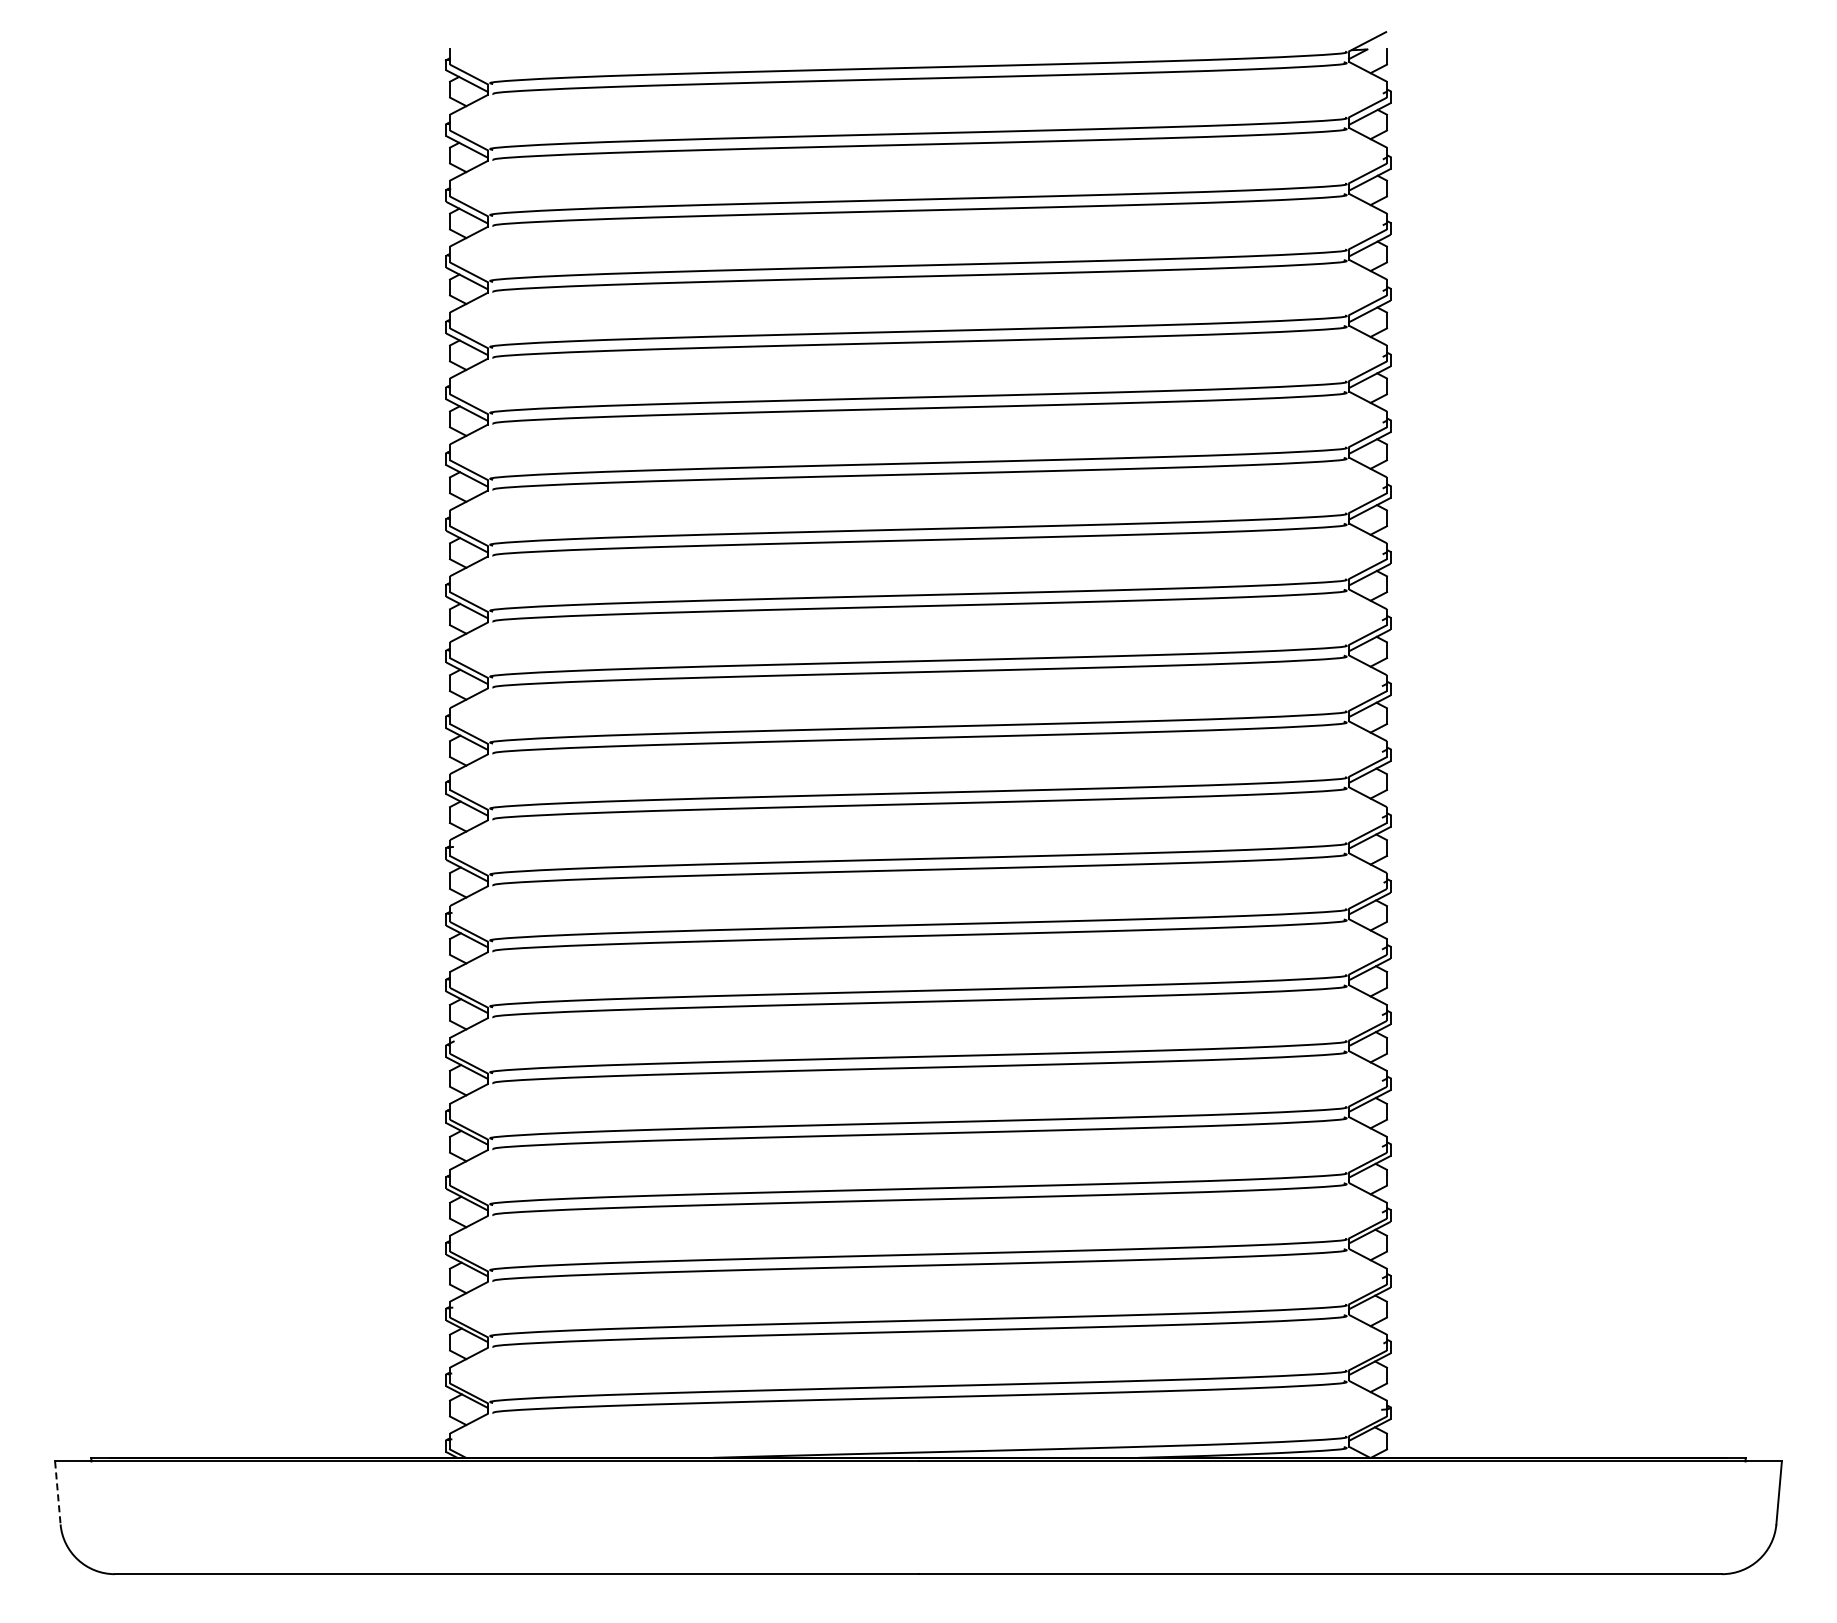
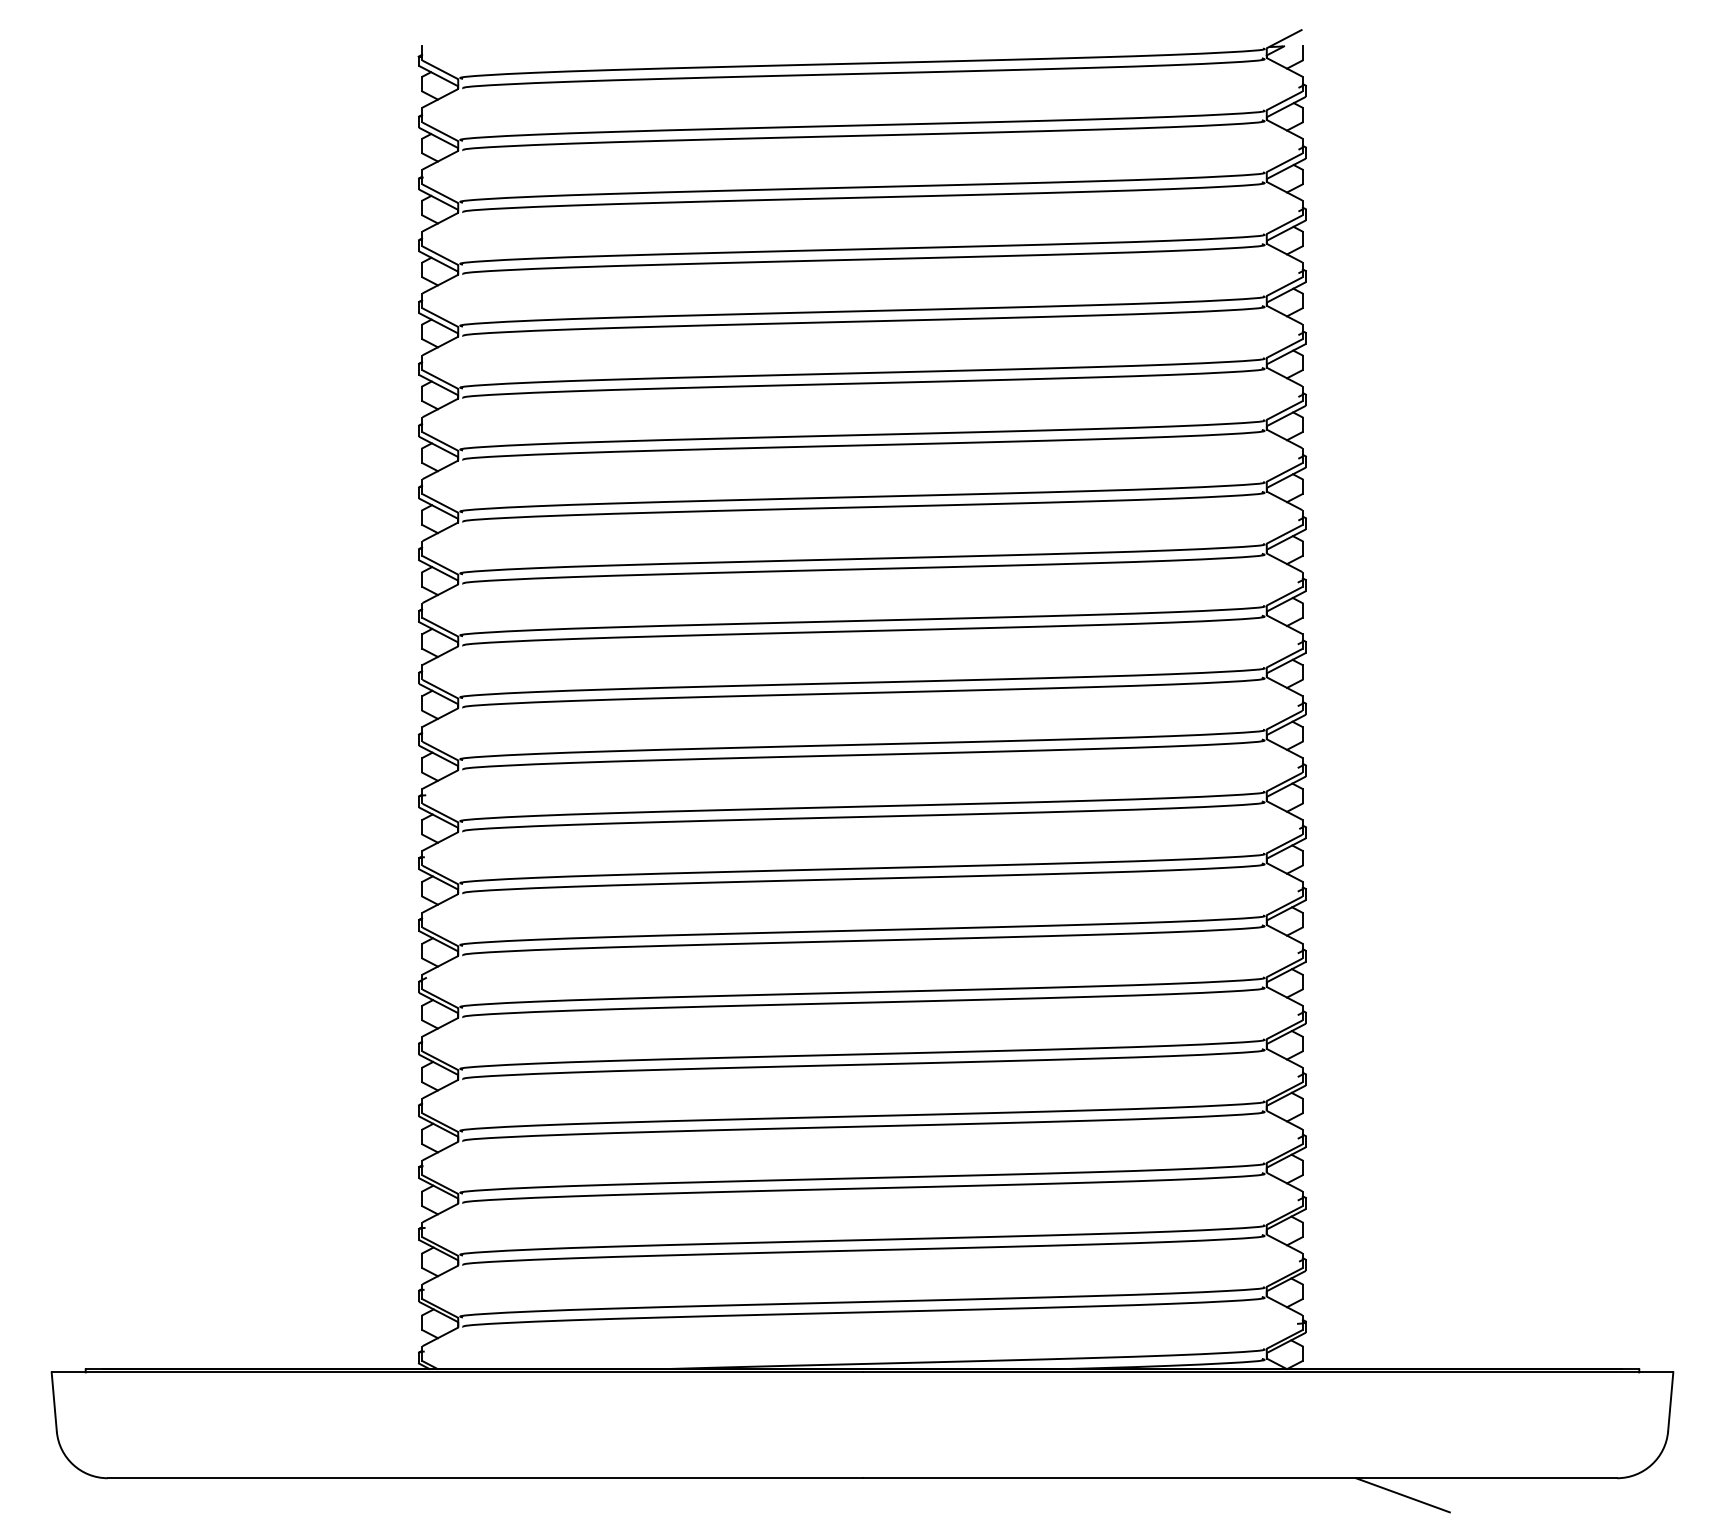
line: (57, 1492) -> (53, 1401), dashed -> solid
line: (1493, 1592) -> (1402, 1495), added

